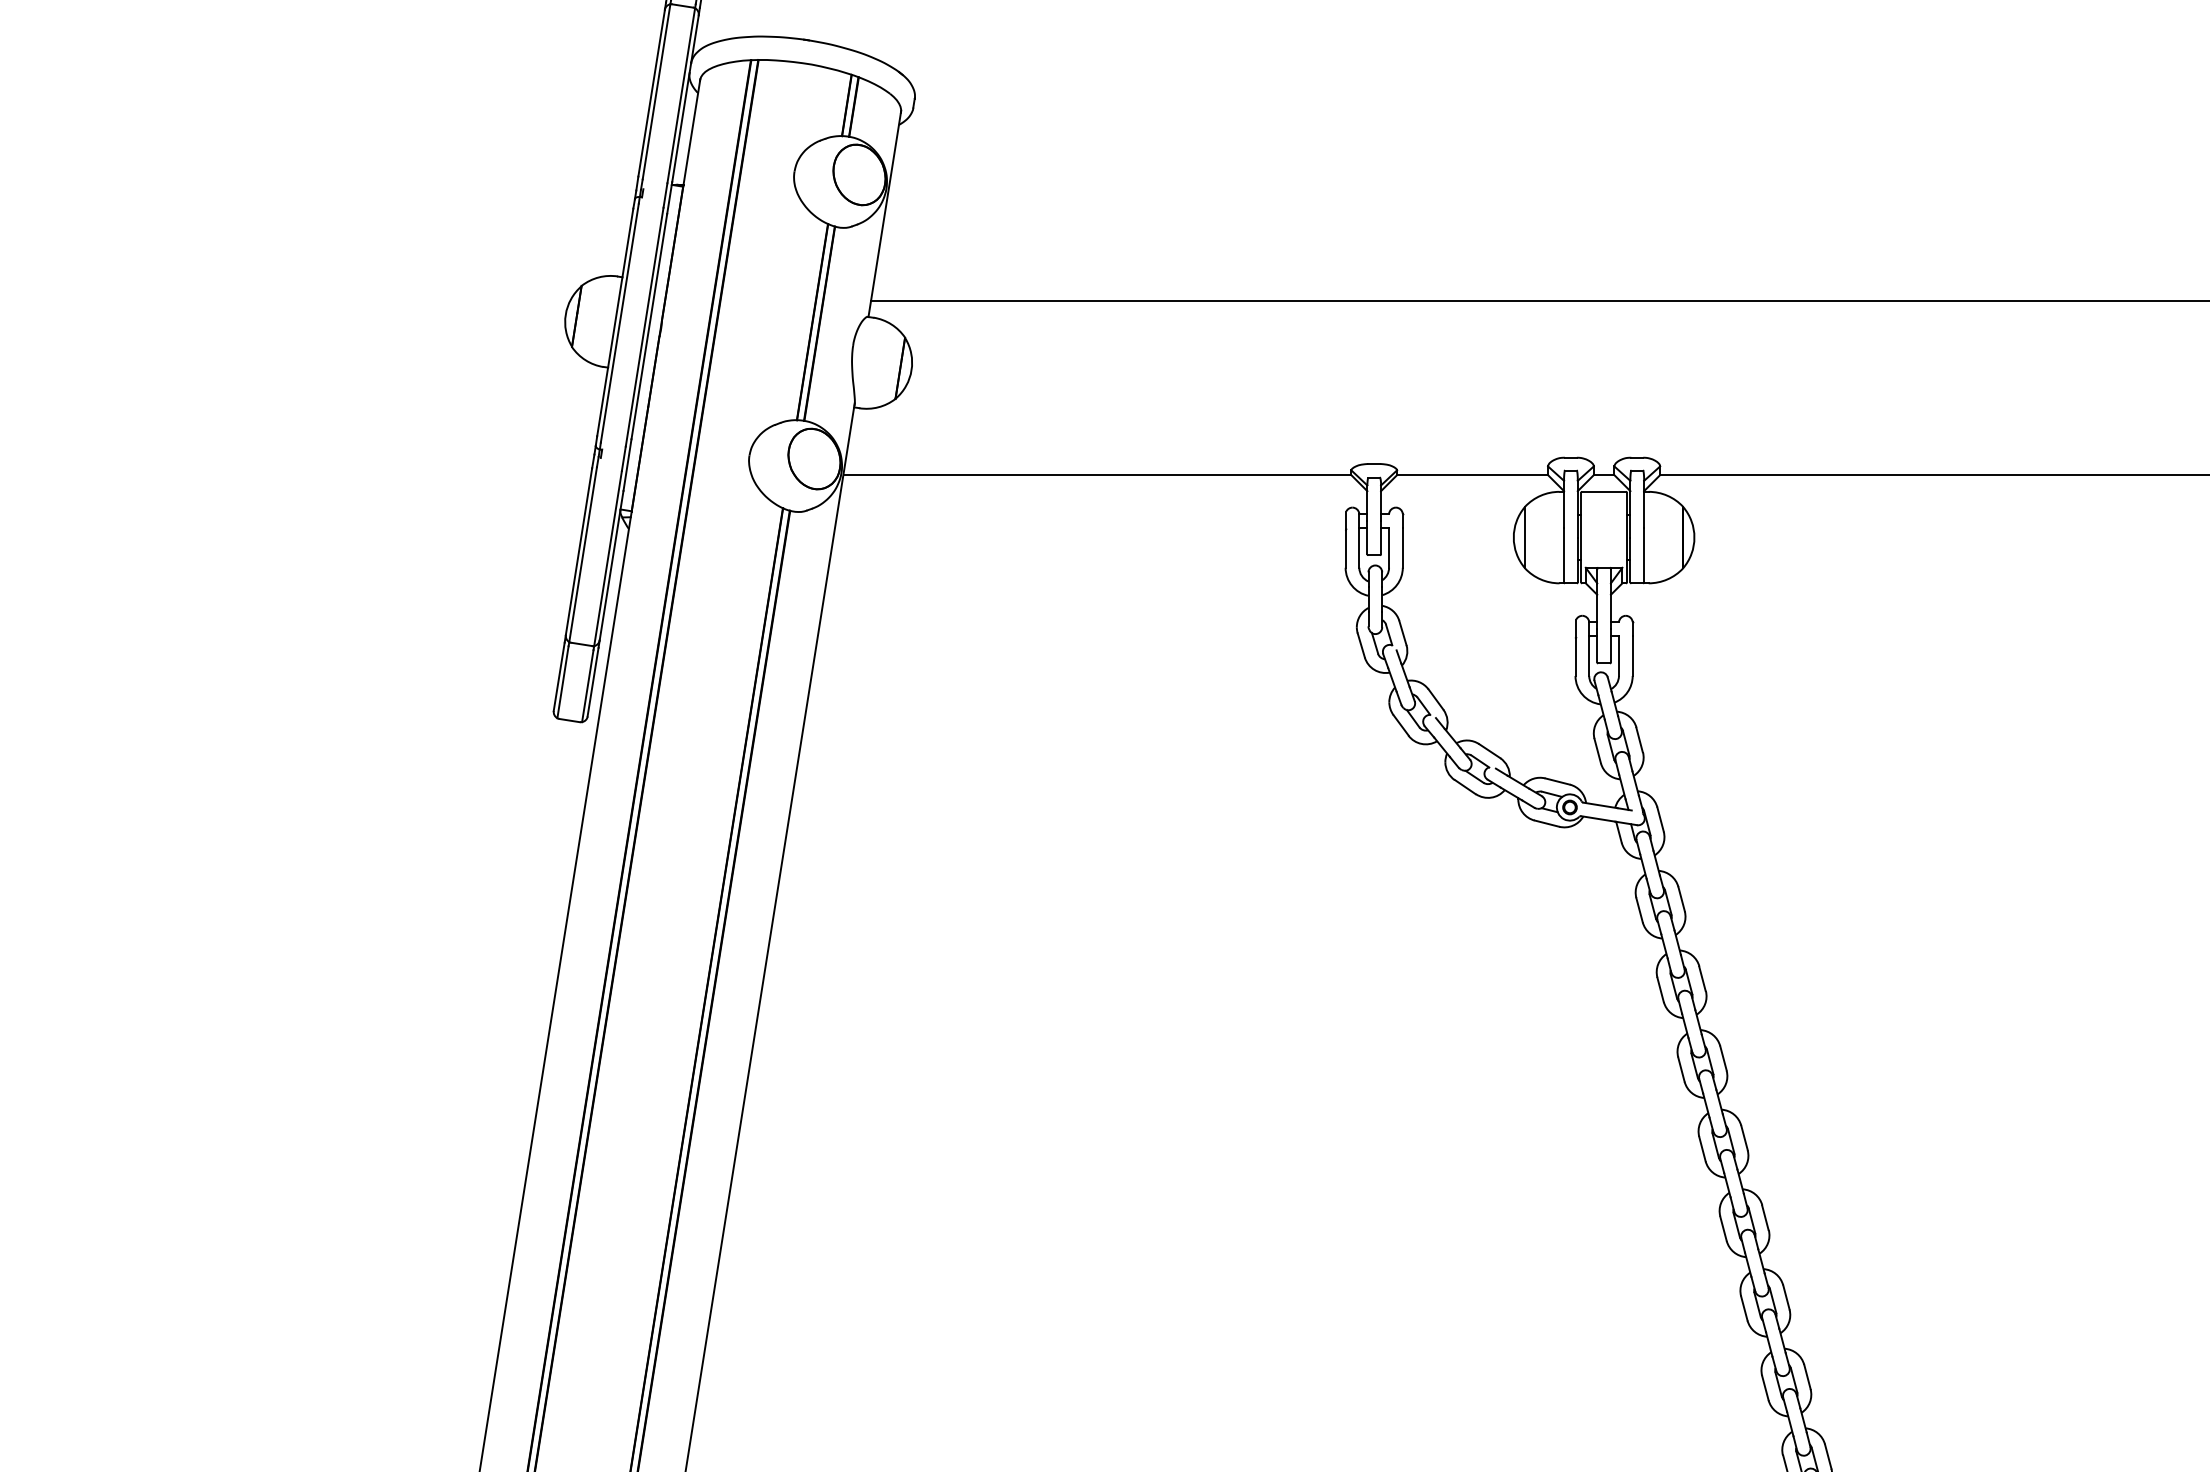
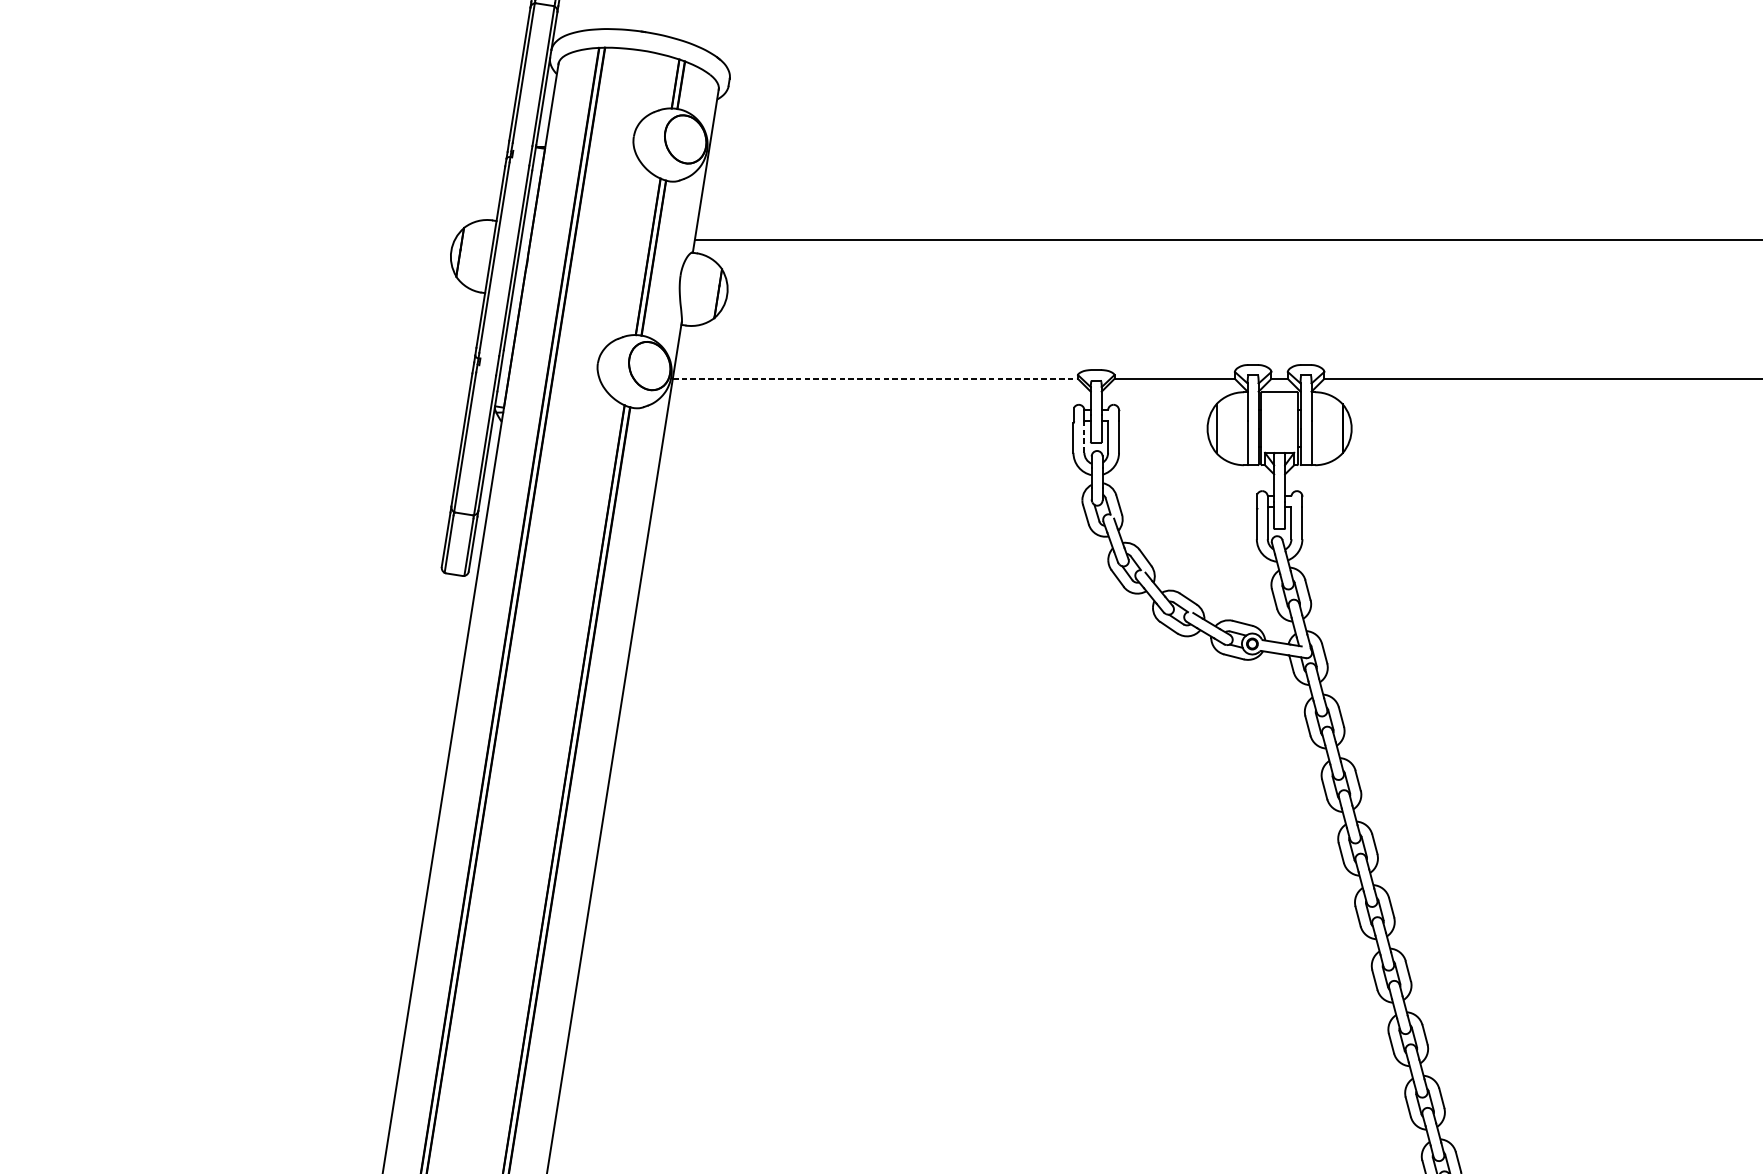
line: (1097, 475) -> (875, 379), solid -> dashed
line: (1359, 547) -> (1084, 436), solid -> dashed

